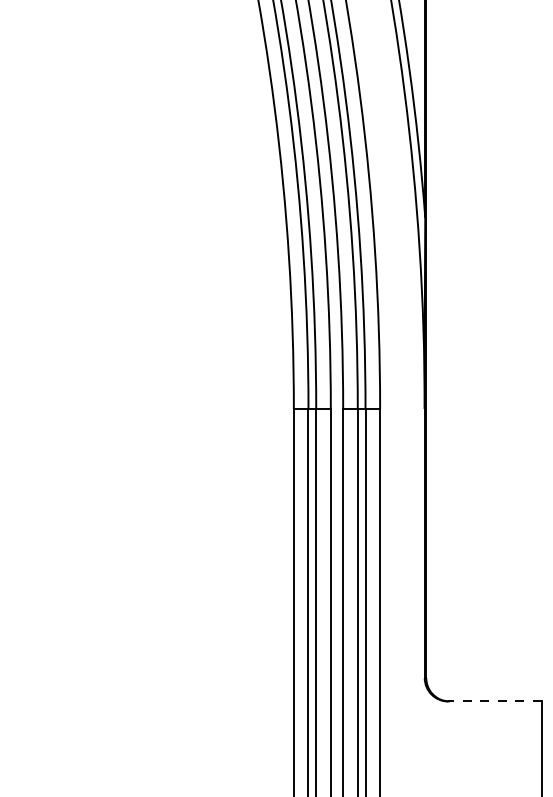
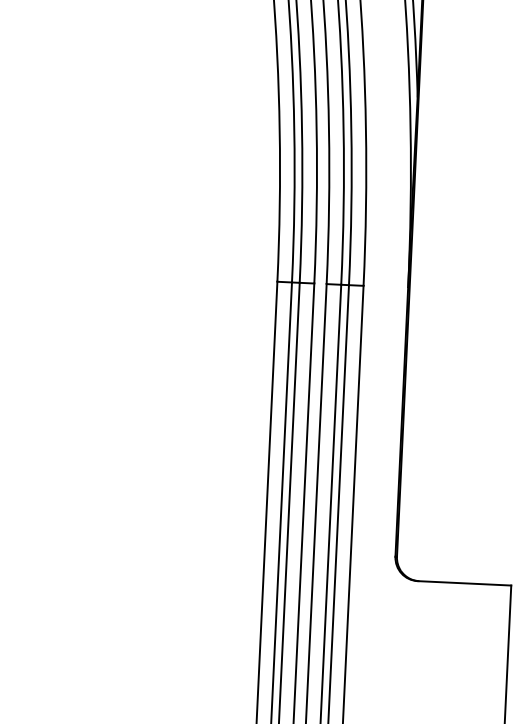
line: (494, 701) -> (464, 583), dashed -> solid

